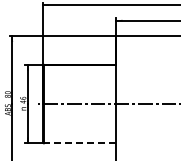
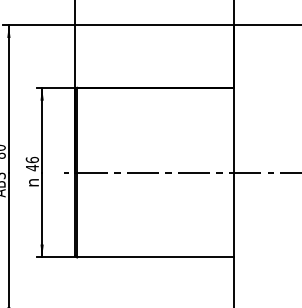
line: (79, 143) -> (154, 257), dashed -> solid

